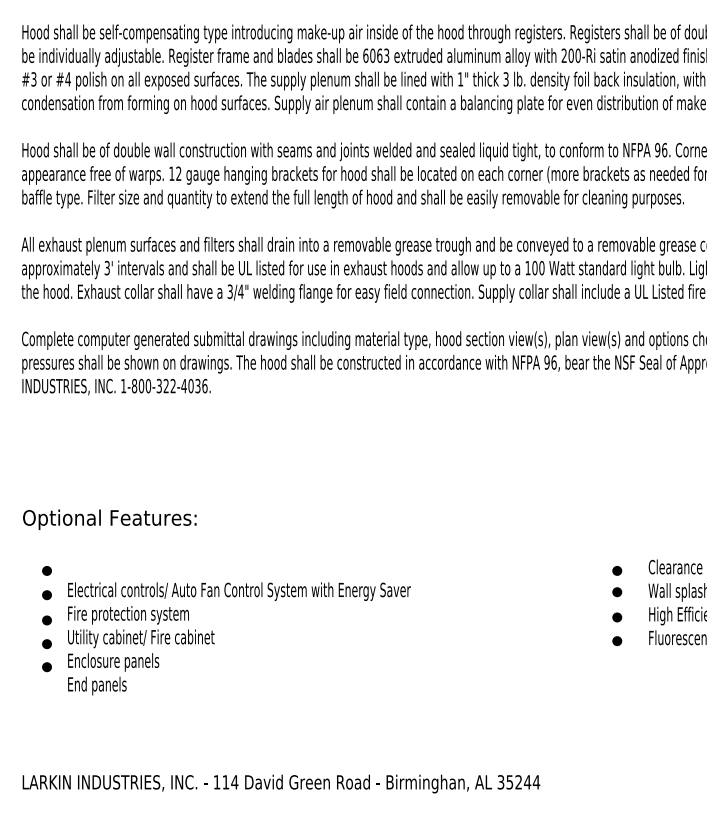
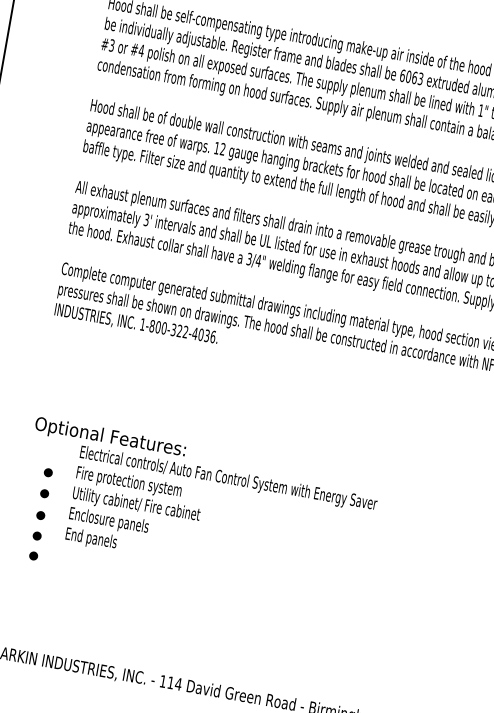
text: (239, 638) -> (221, 519), moved

